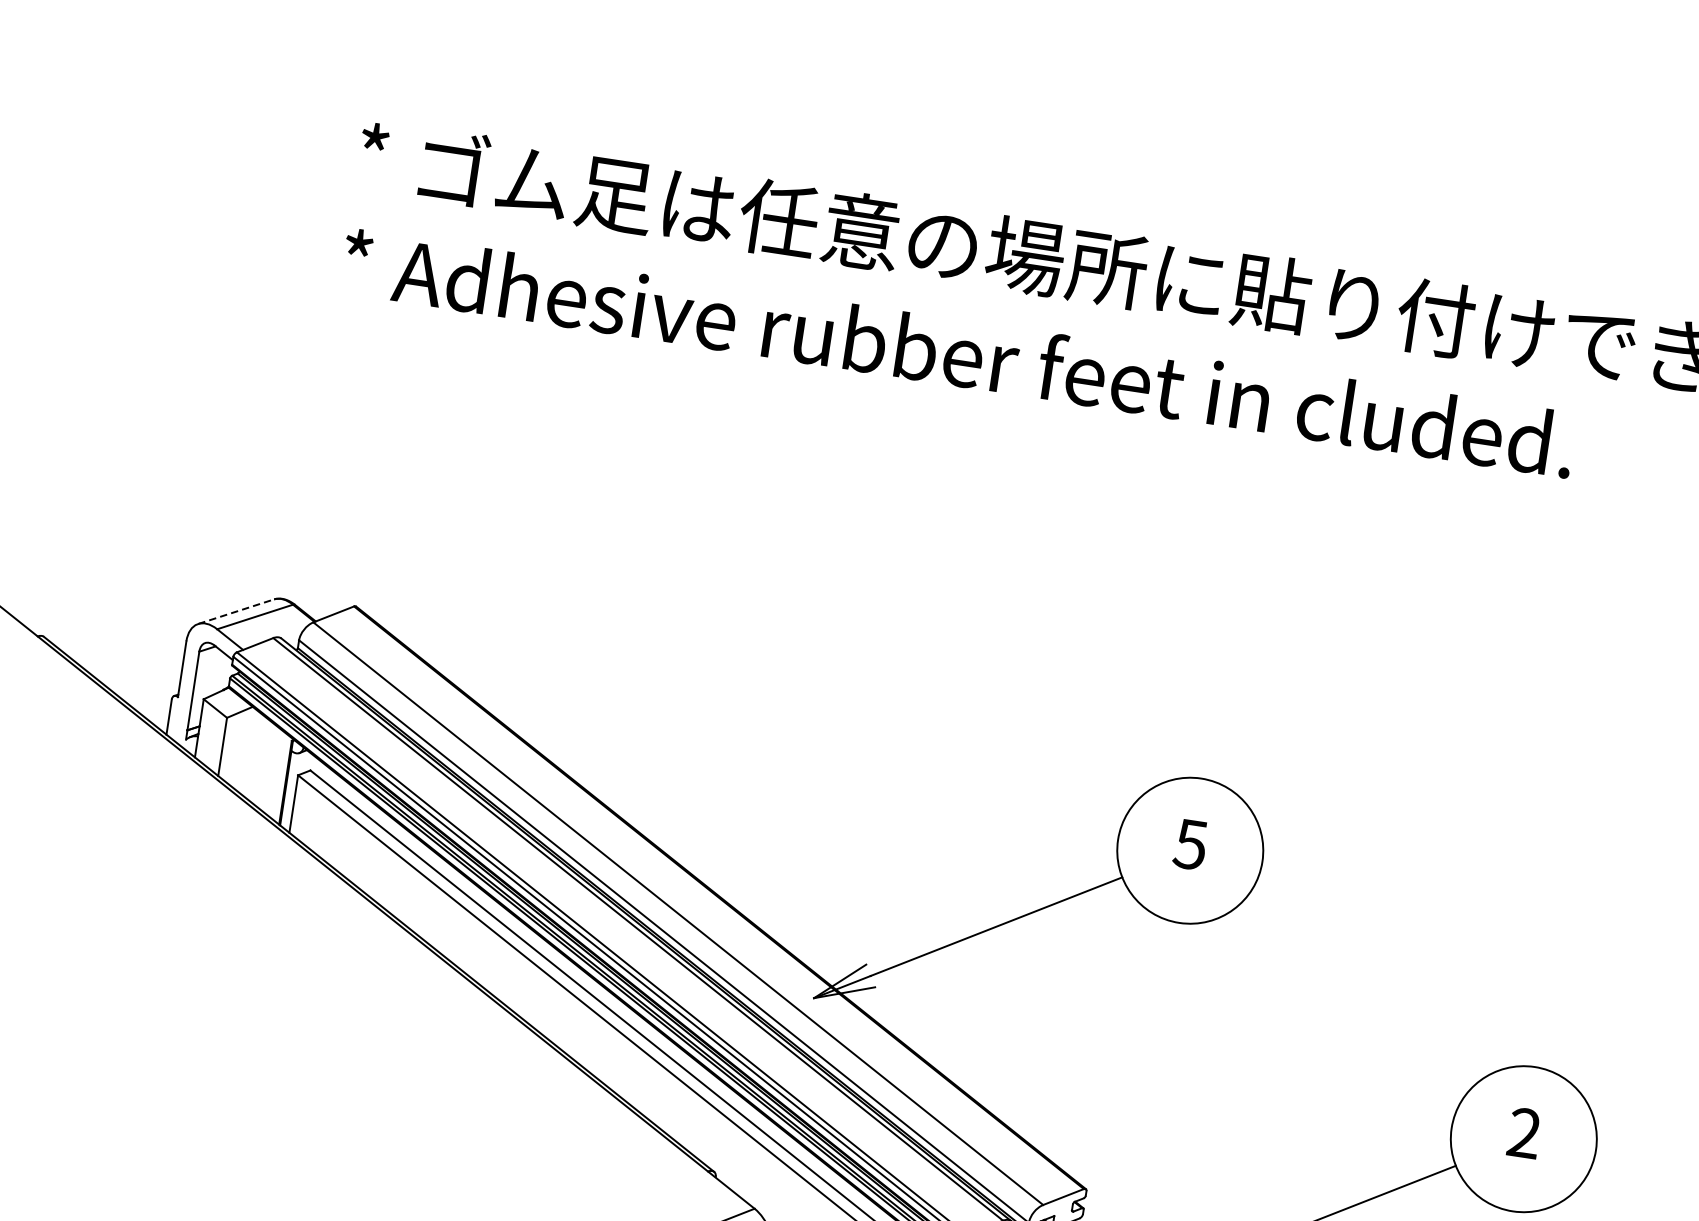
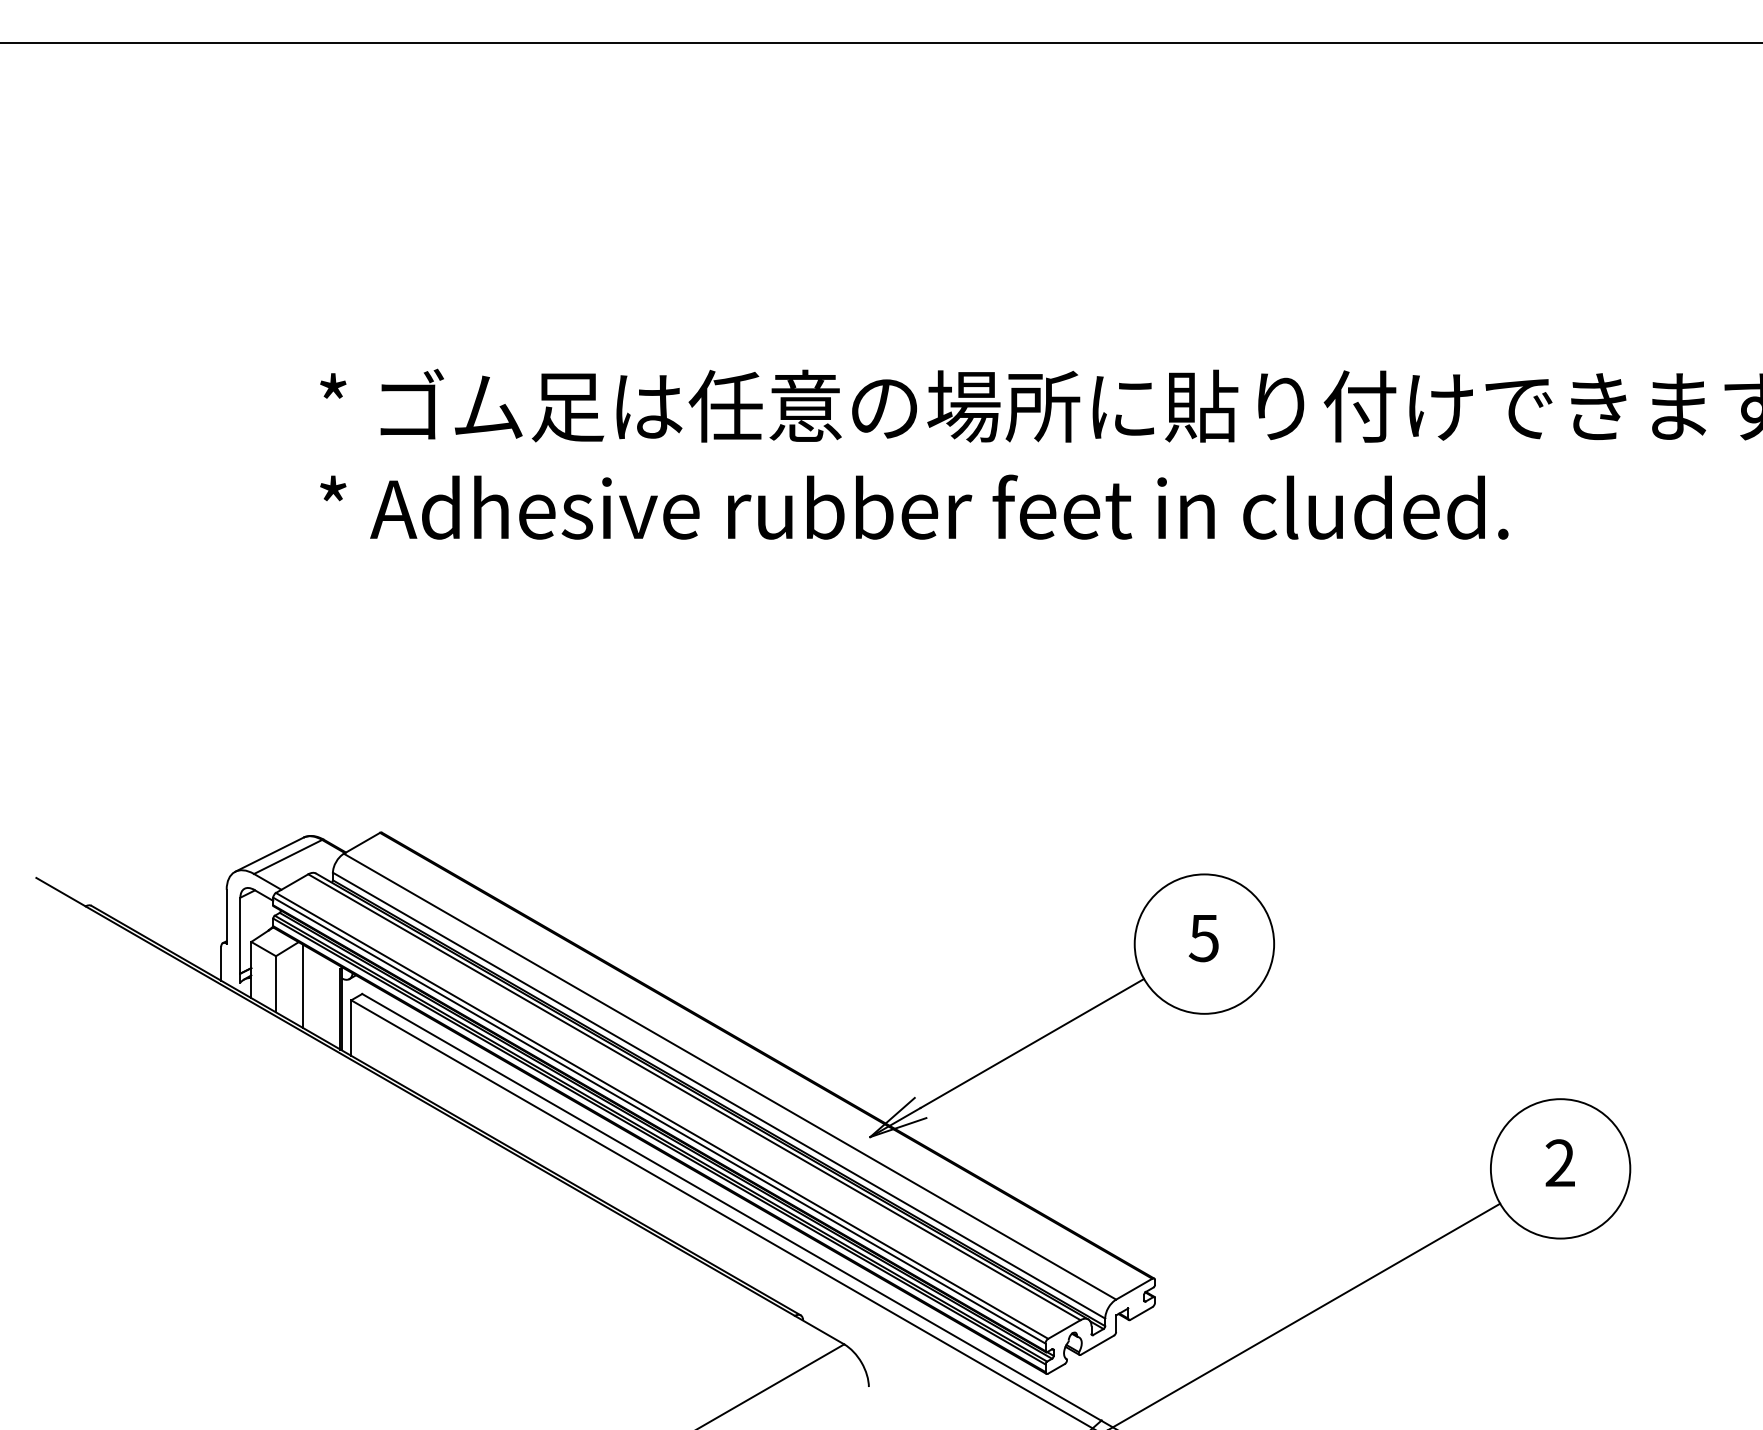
line: (236, 611) -> (269, 854), dashed -> solid
line: (250, 753) -> (303, 986), added

